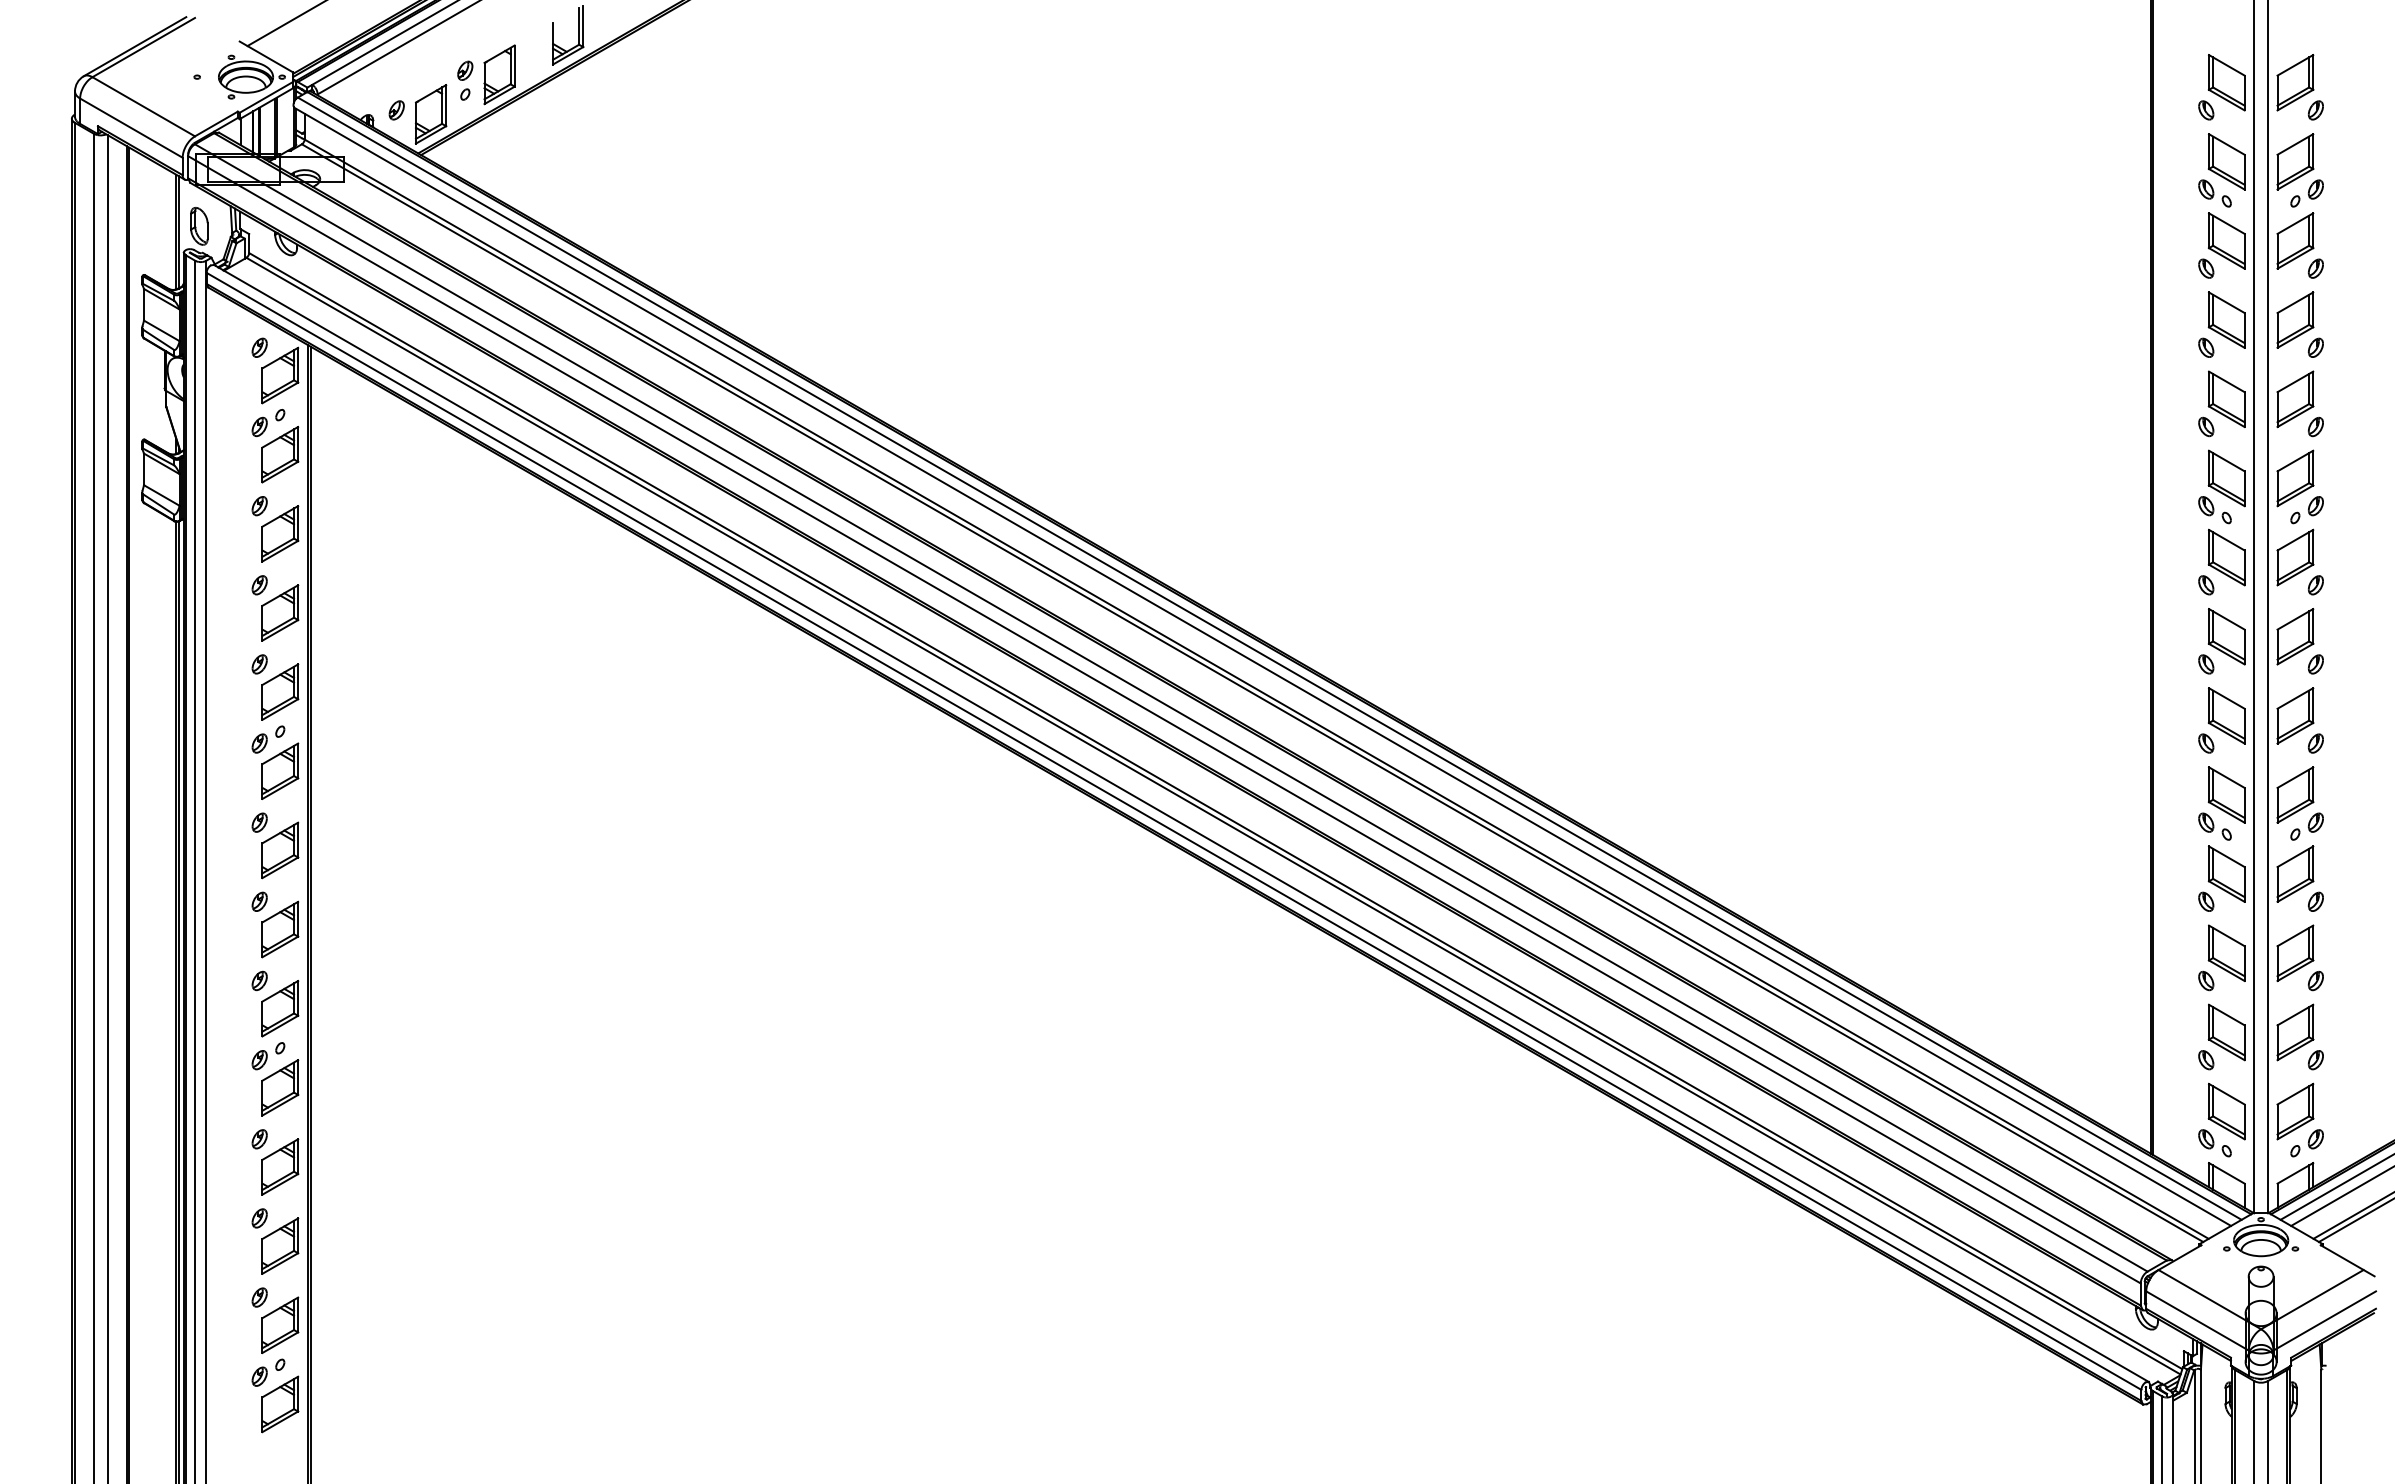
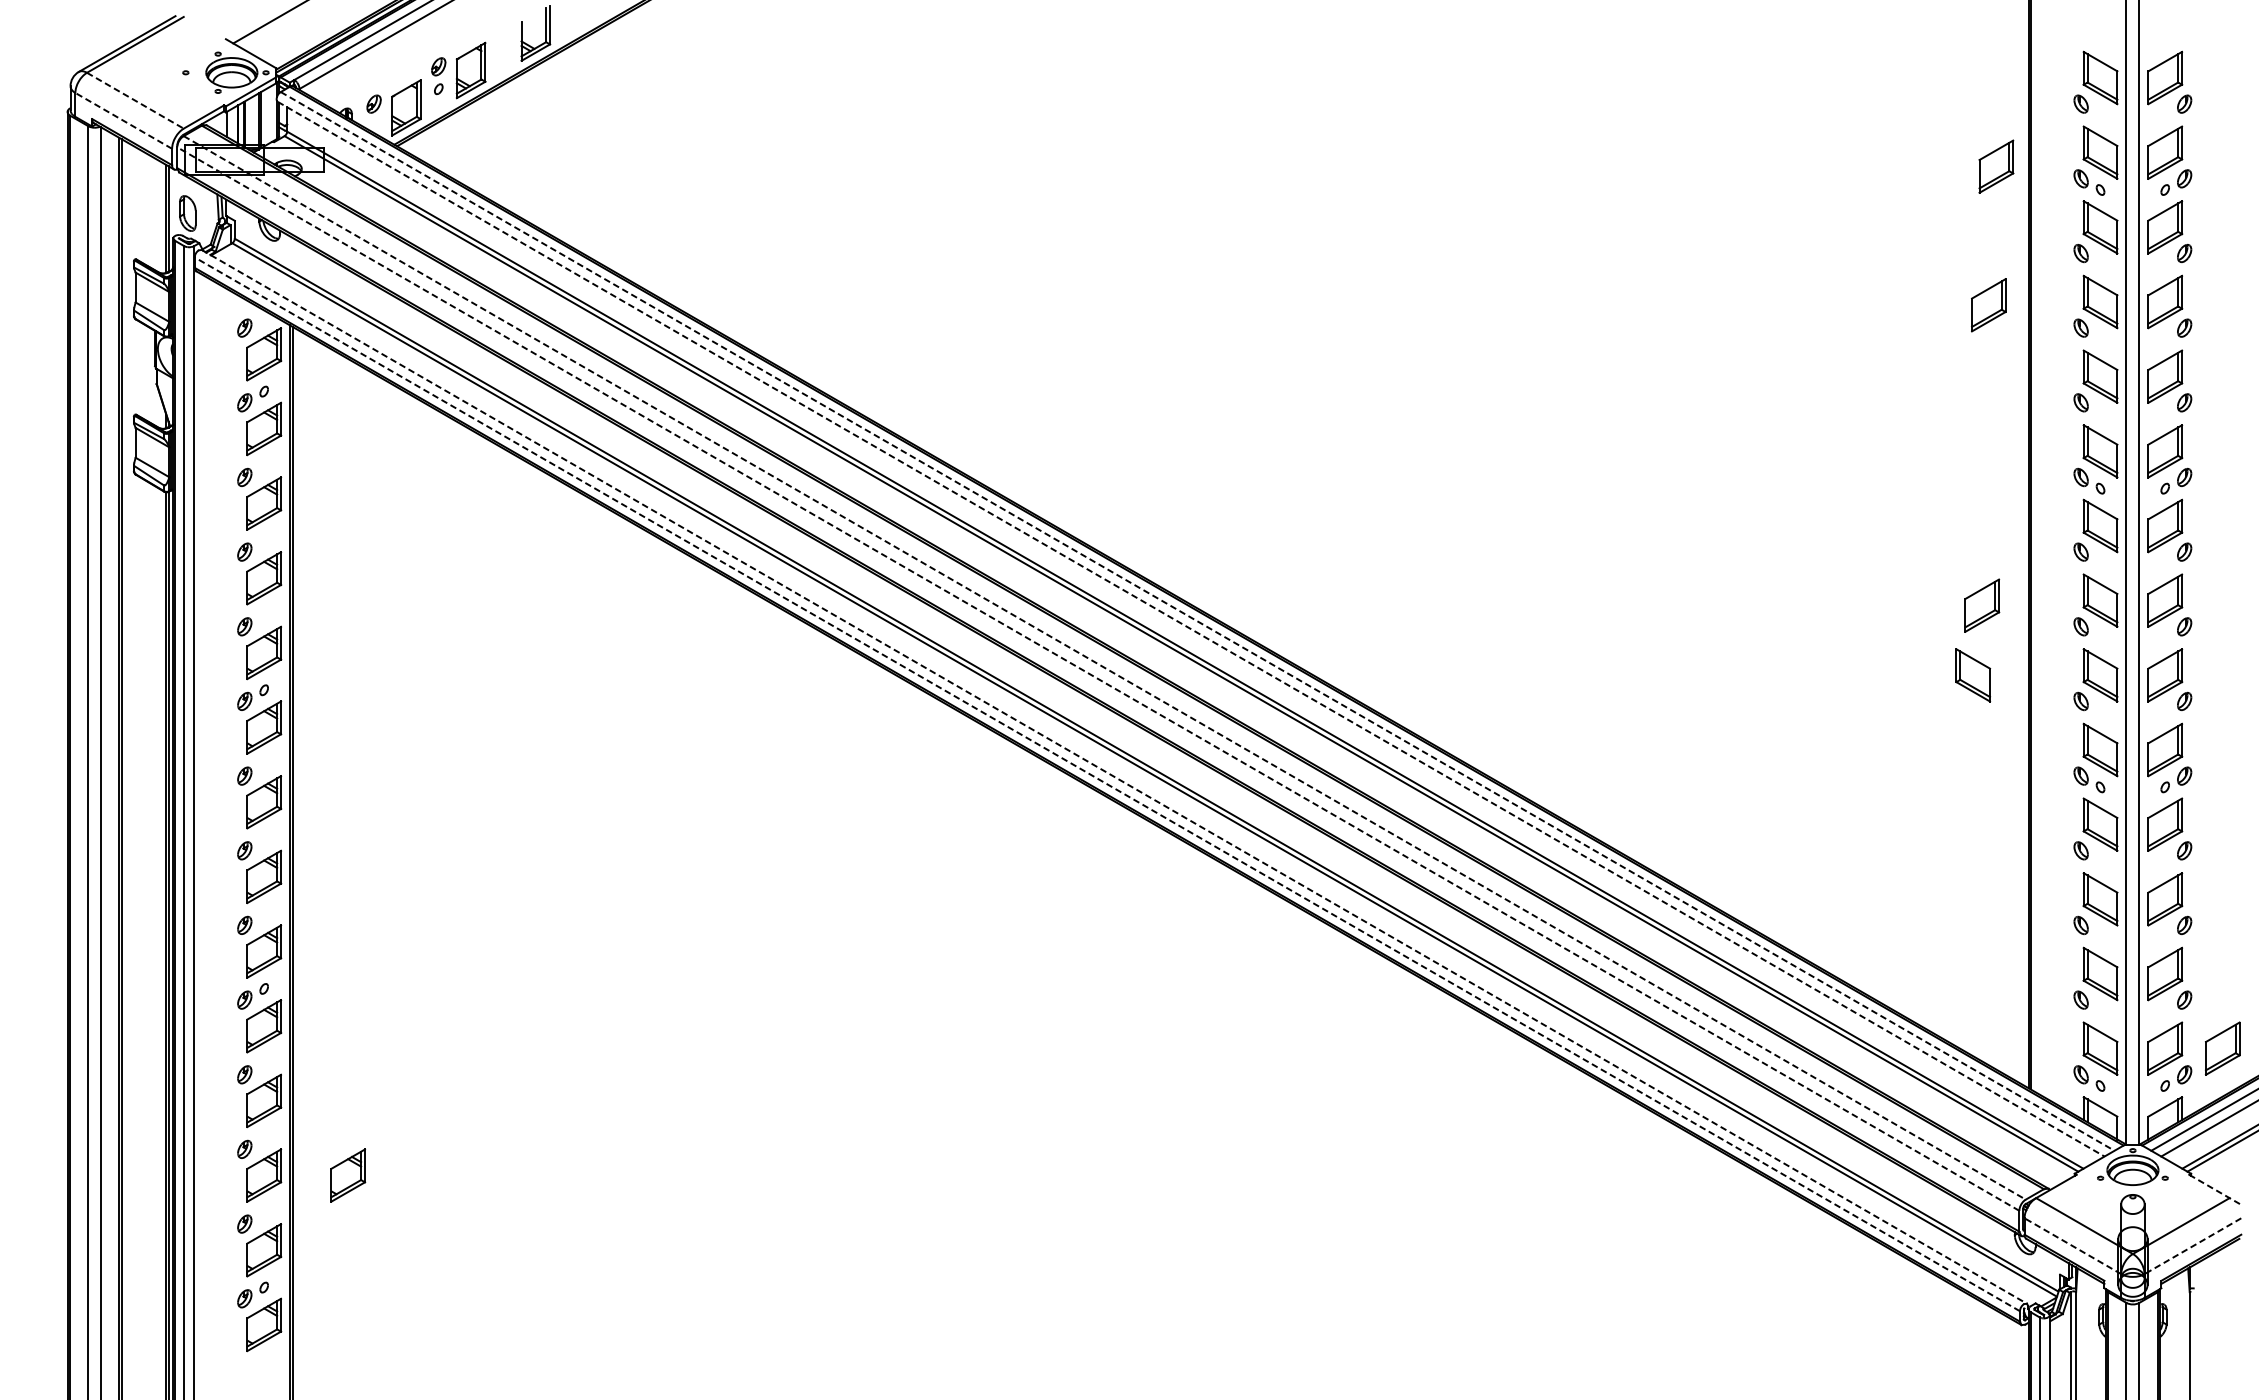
line: (144, 107) -> (136, 101), solid -> dashed
line: (130, 127) -> (122, 120), solid -> dashed
part: (2116, 176) -> (1996, 166), added
part: (2108, 323) -> (1988, 305), added
part: (2101, 641) -> (1982, 605), added
line: (1270, 658) -> (1198, 621), solid -> dashed
line: (1262, 666) -> (1190, 628), solid -> dashed
line: (1171, 708) -> (1104, 668), solid -> dashed
part: (2091, 715) -> (1972, 674), added
line: (1164, 719) -> (1098, 678), solid -> dashed
line: (1181, 823) -> (1114, 776), solid -> dashed
line: (1173, 831) -> (1106, 784), solid -> dashed
part: (2356, 1111) -> (2222, 1048), added
part: (369, 1245) -> (348, 1175), added
line: (2348, 1261) -> (2215, 1190), solid -> dashed
line: (2197, 1320) -> (2072, 1245), solid -> dashed
line: (2324, 1321) -> (2192, 1246), solid -> dashed

